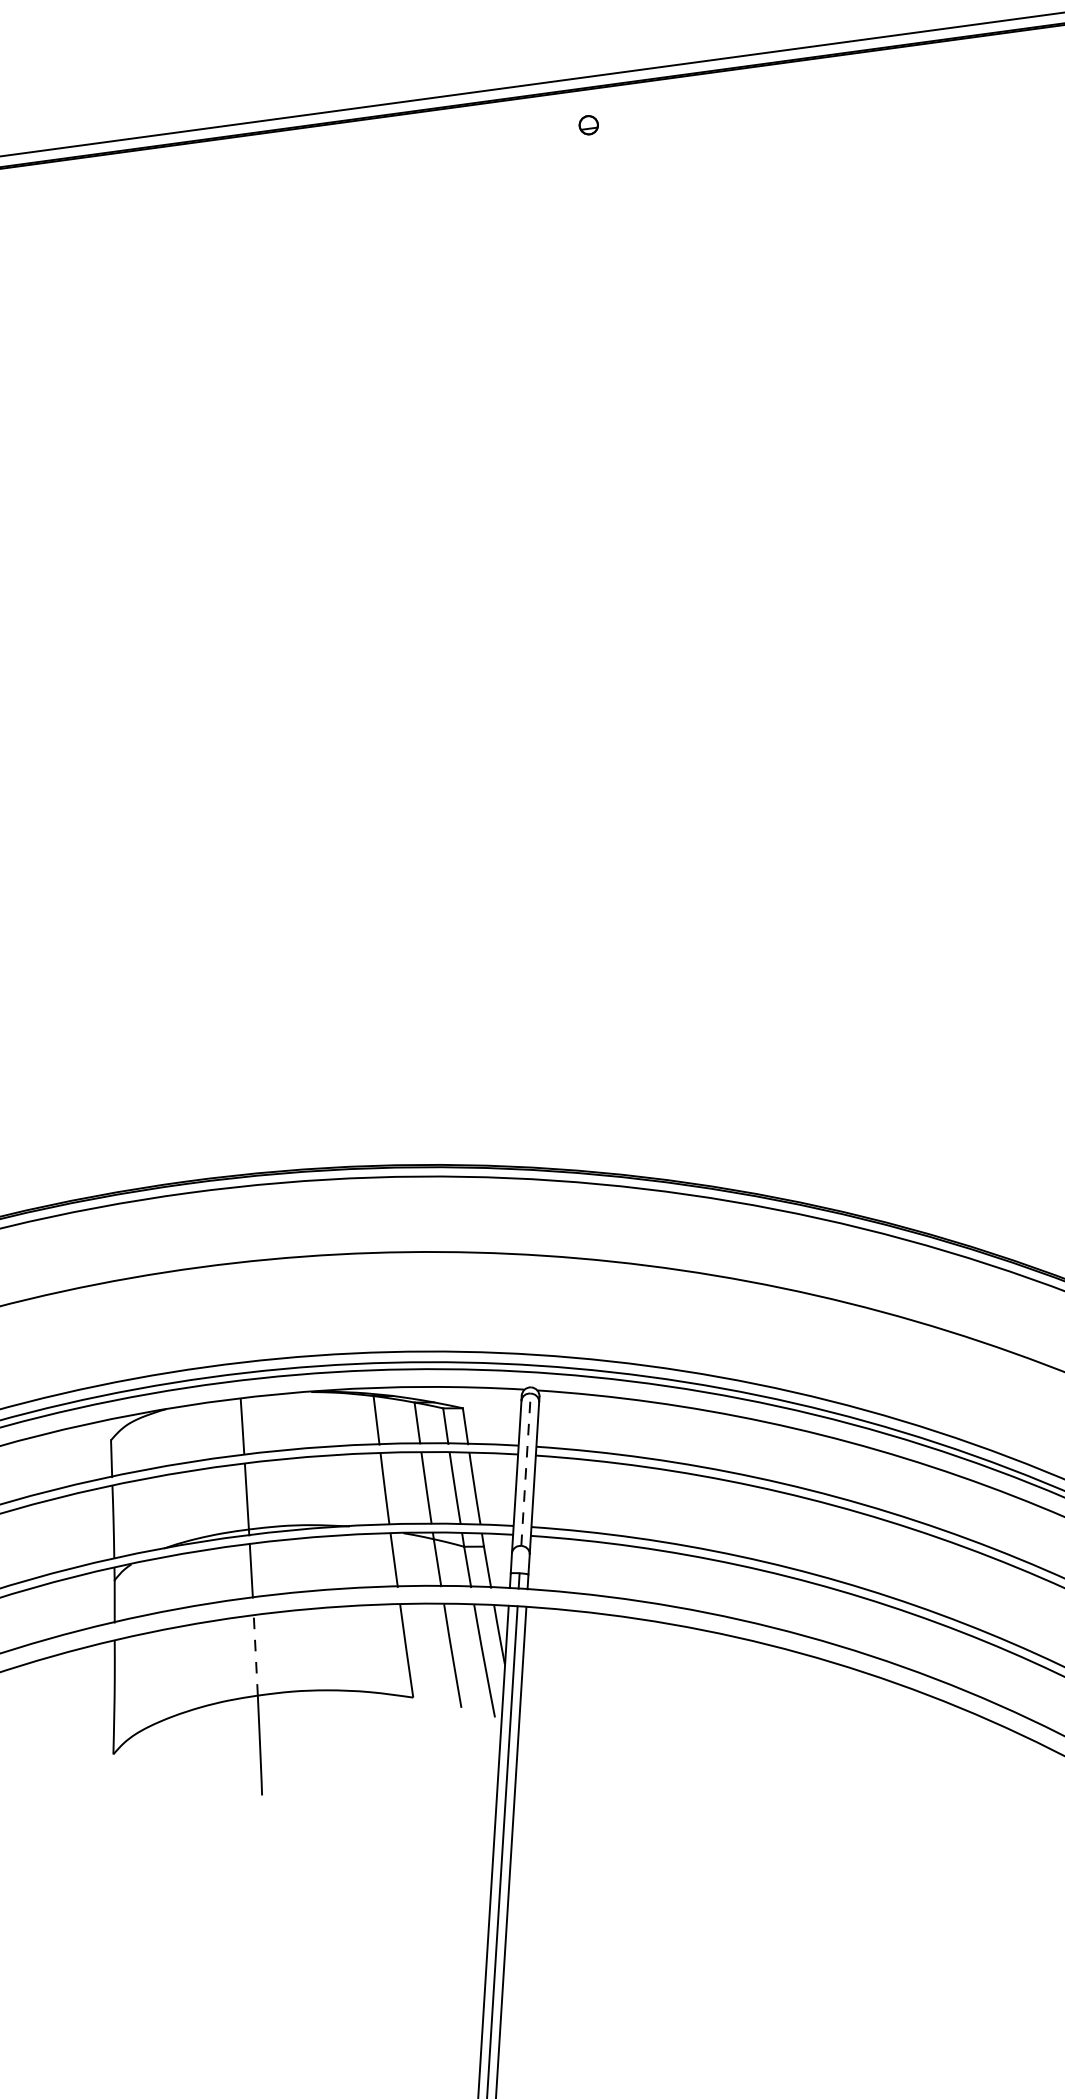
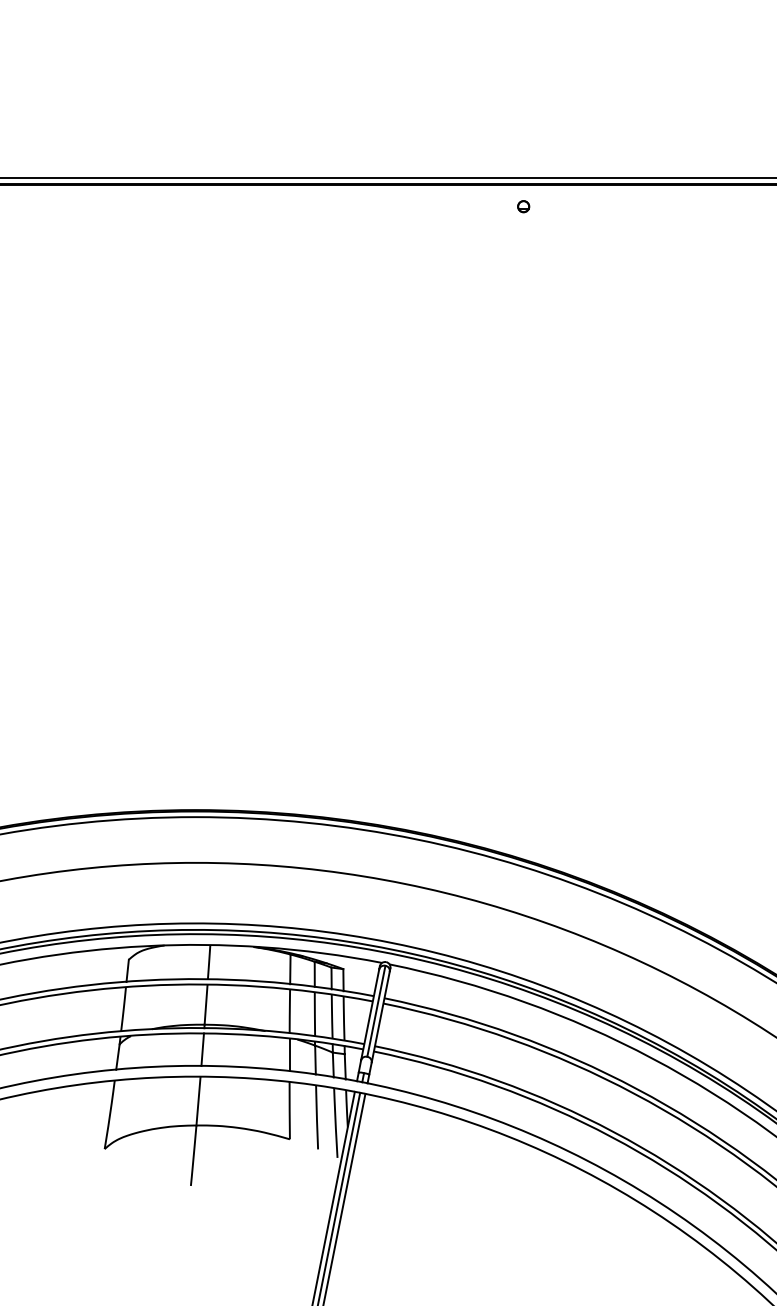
line: (526, 1468) -> (376, 1010), dashed -> solid
line: (255, 1654) -> (198, 1100), dashed -> solid

